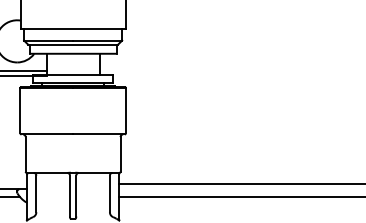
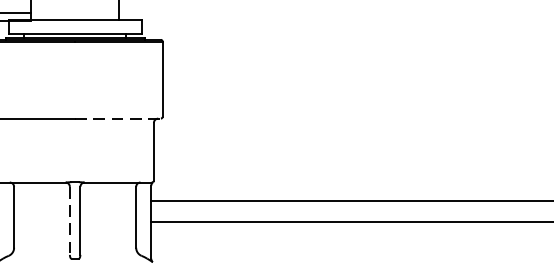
line: (98, 134) -> (117, 118), solid -> dashed
line: (69, 196) -> (69, 221), solid -> dashed

